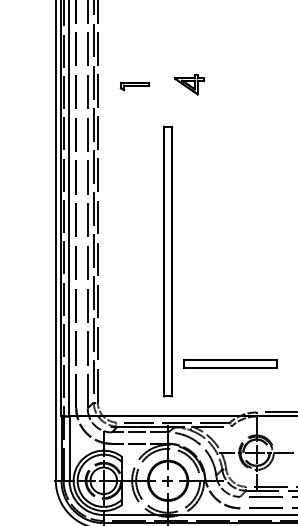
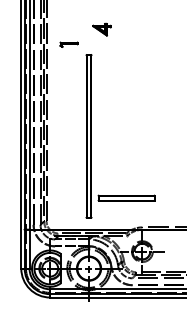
part: (134, 86) -> (68, 44), moved

